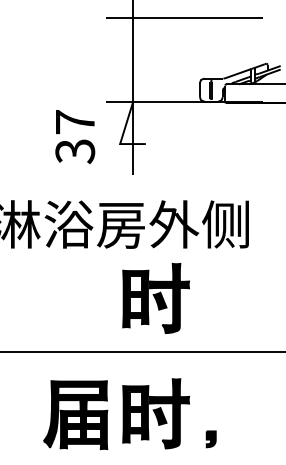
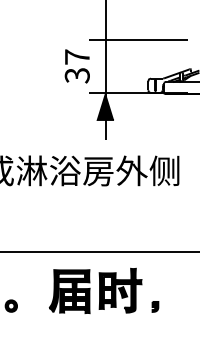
fill: (132, 122) -> (105, 106), added
text: (73, 136) -> (76, 66), moved
part: (156, 298) -> (120, 217), removed

